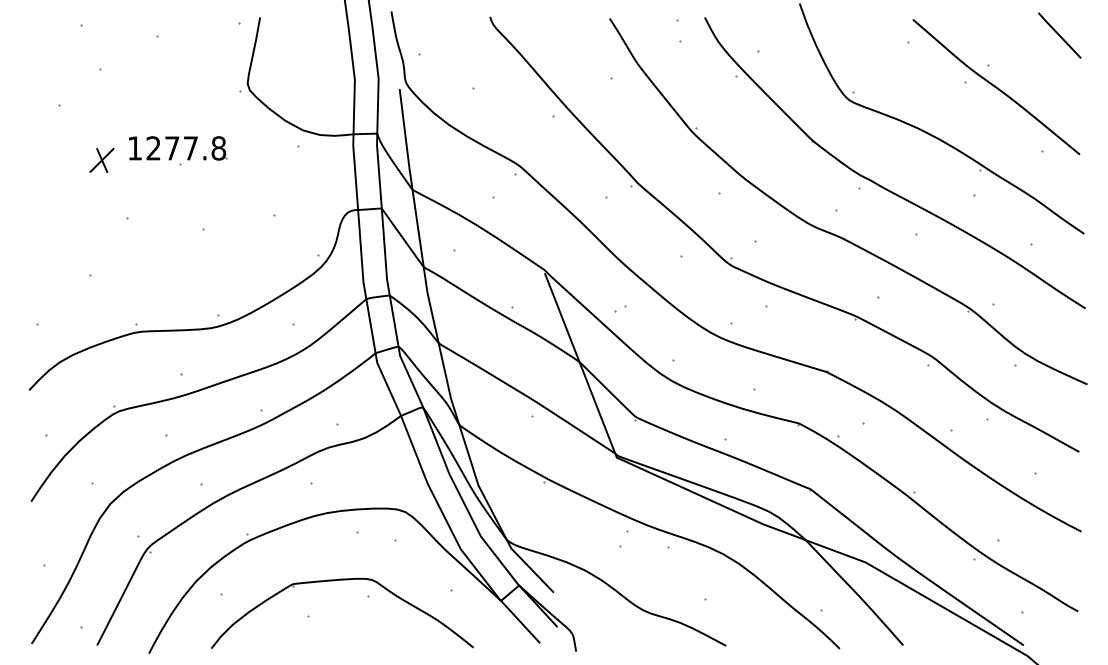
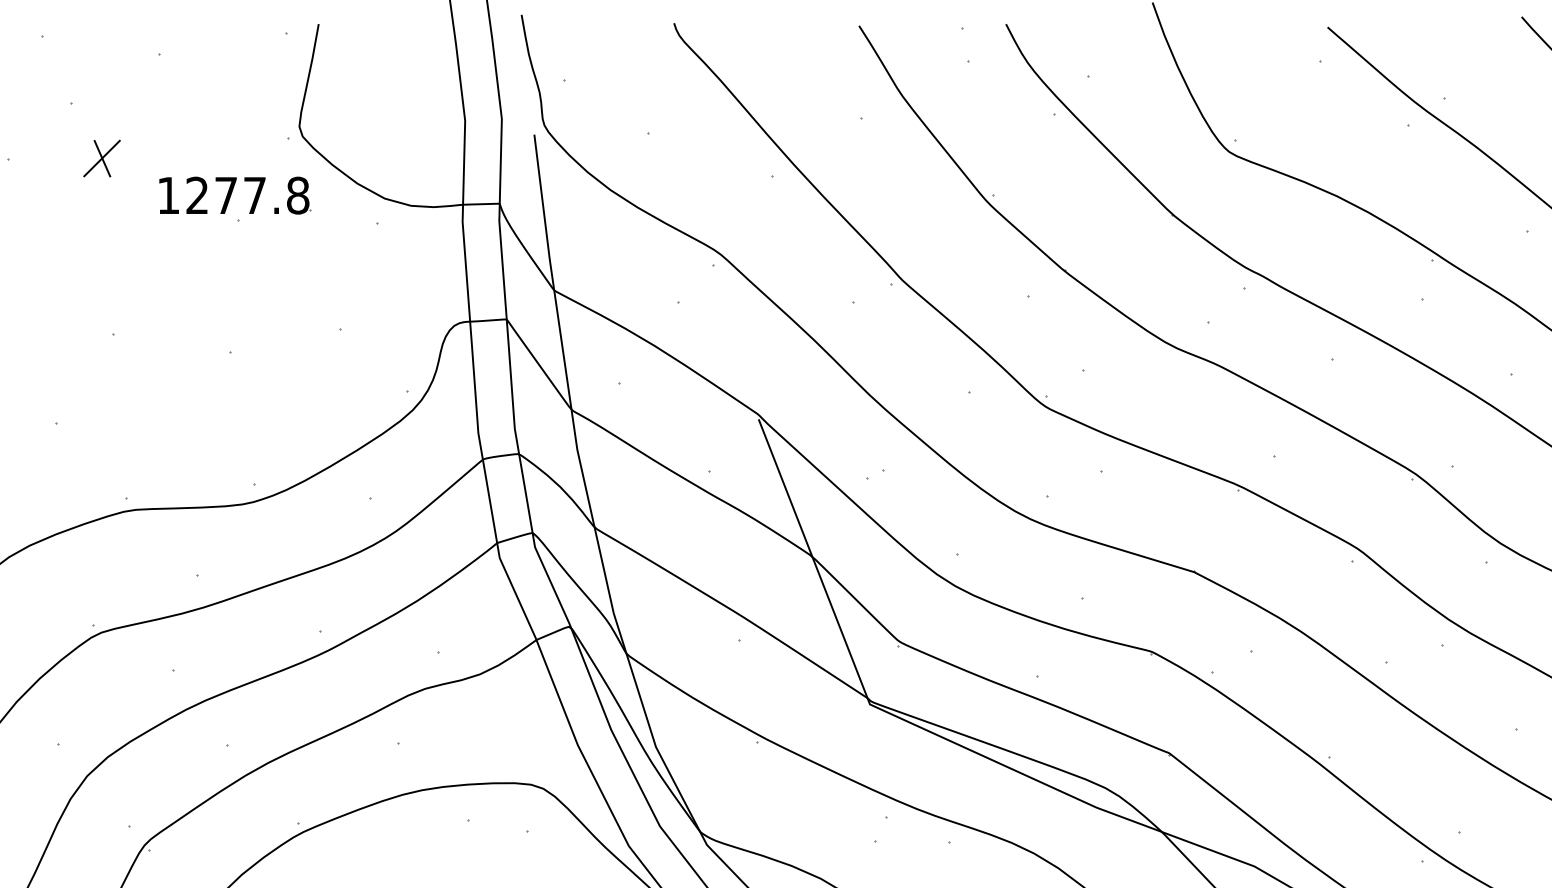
part: (178, 150) -> (235, 198), moved
part: (101, 159) -> (101, 157), moved

